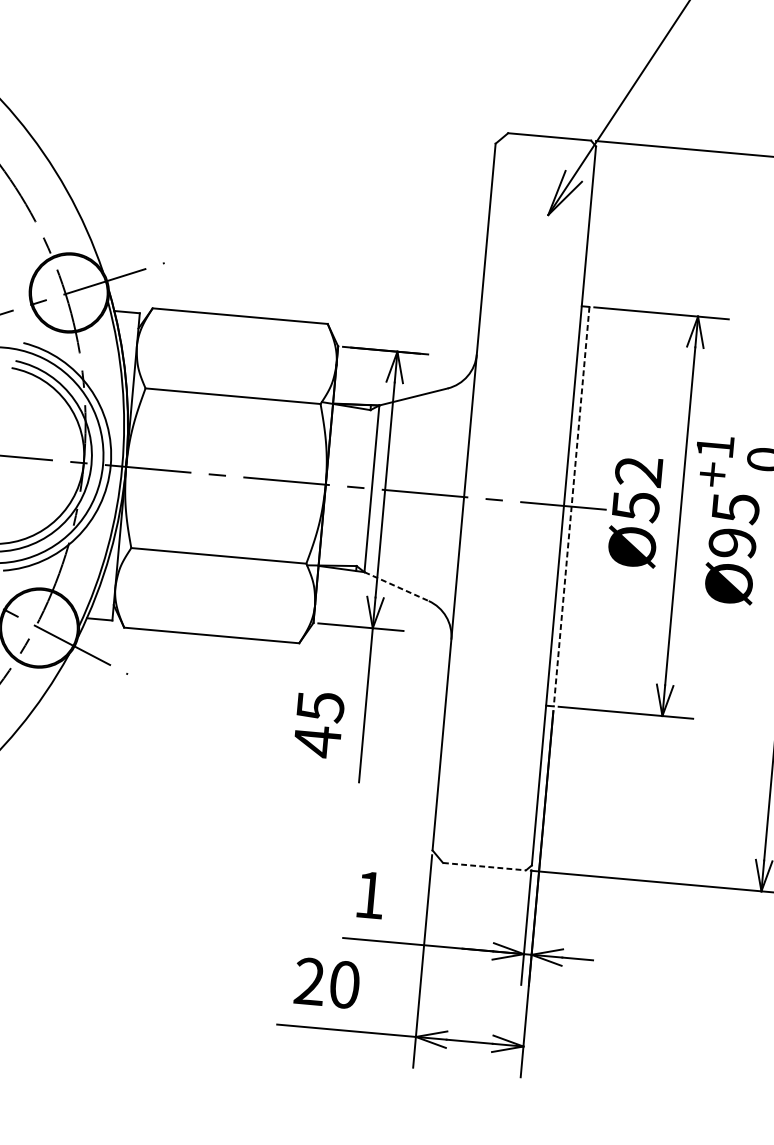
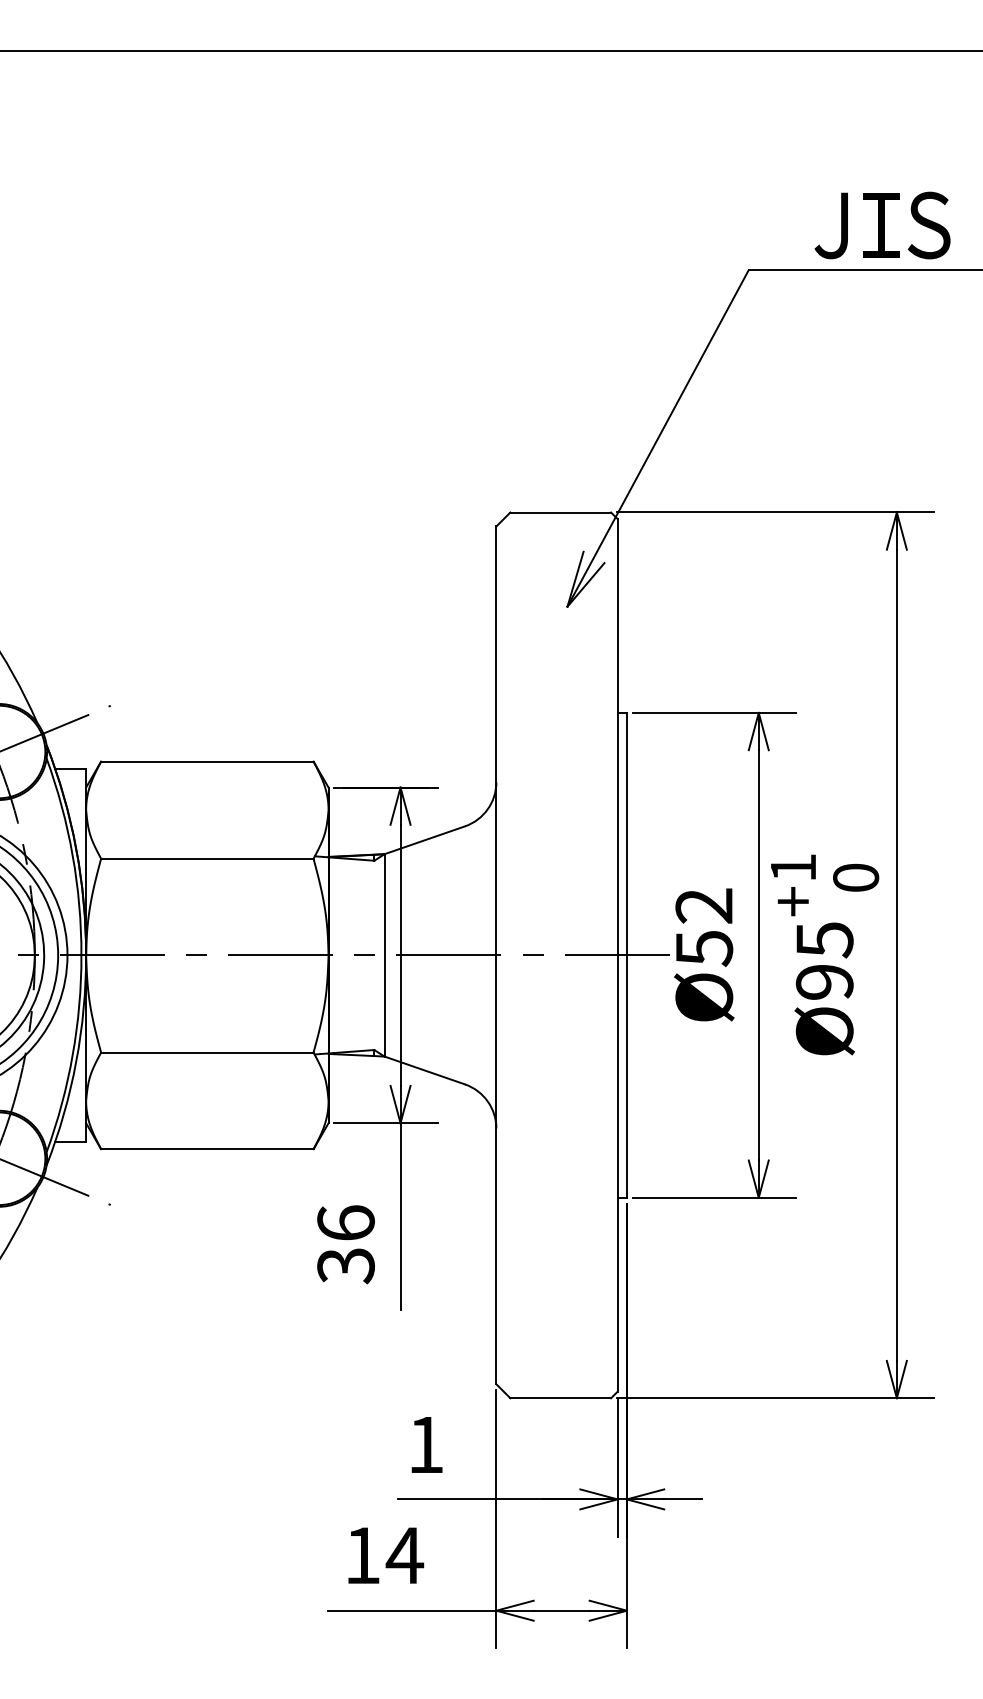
line: (571, 506) -> (626, 955), dashed -> solid
line: (396, 586) -> (424, 1070), dashed -> solid
text: (318, 724) -> (345, 1245), 45 -> 36
line: (485, 866) -> (561, 1398), dashed -> solid
text: (327, 983) -> (384, 1555), 20 -> 14

